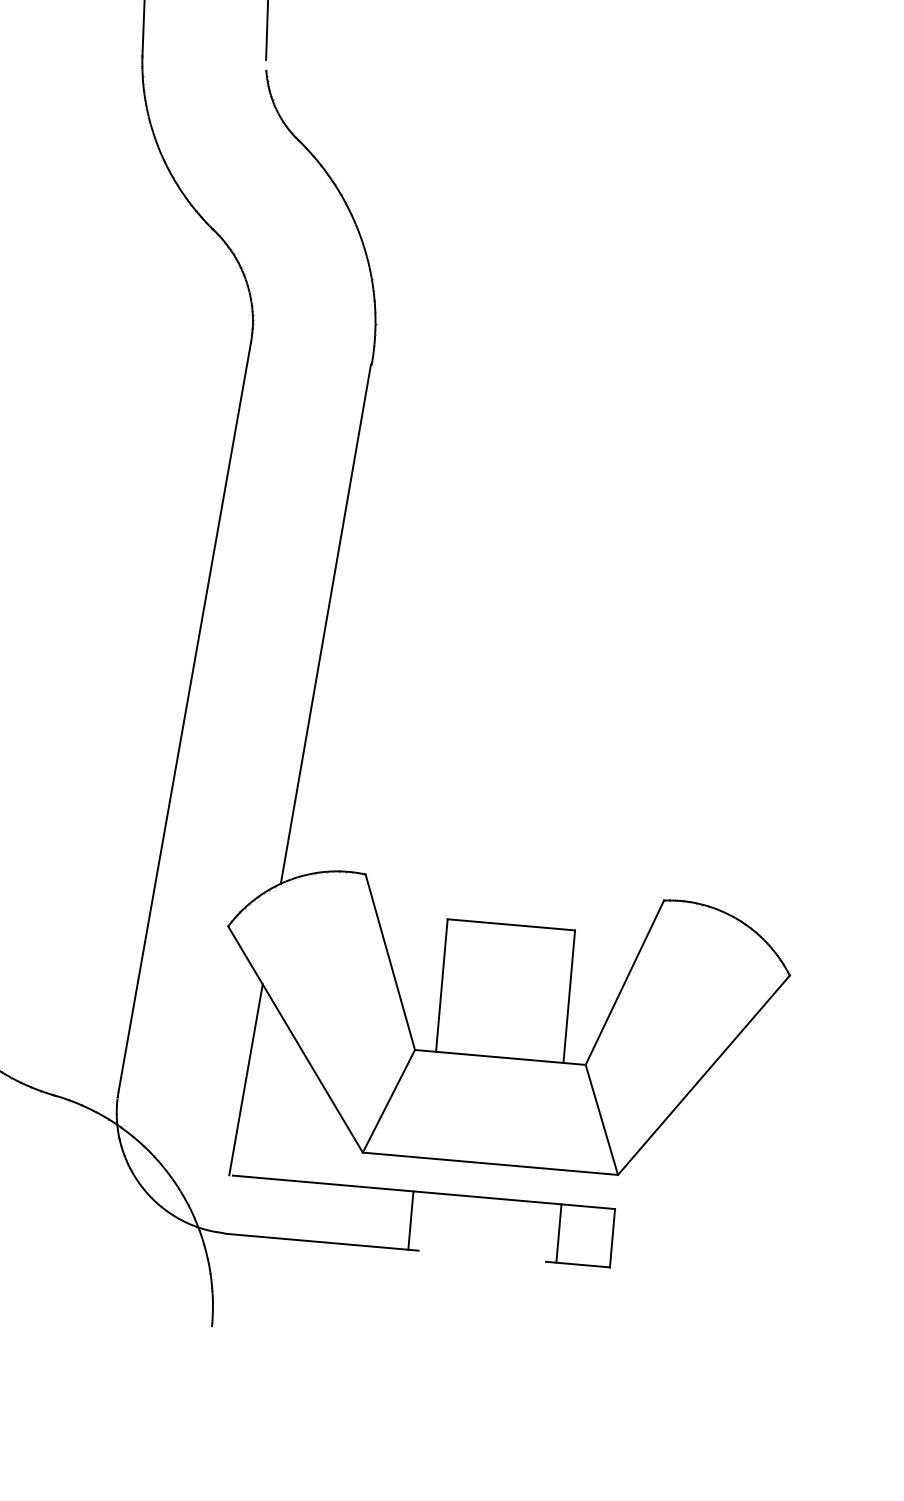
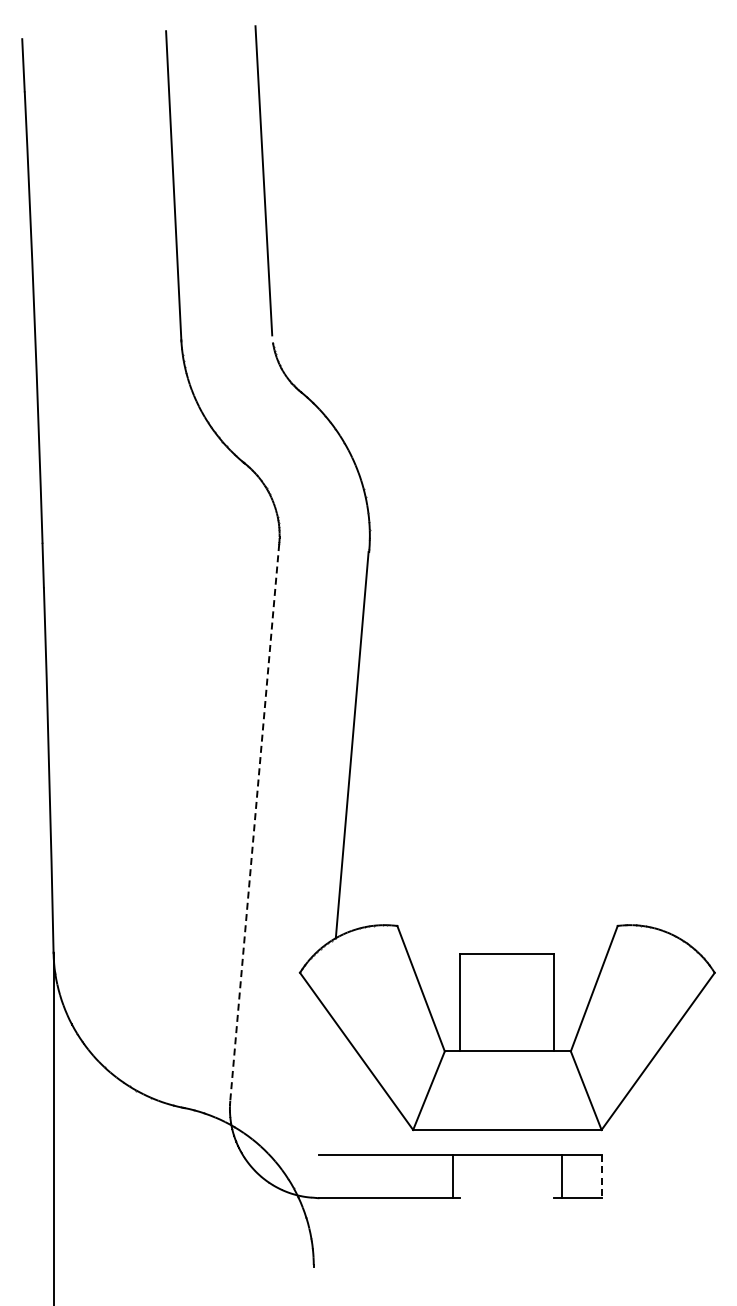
line: (184, 717) -> (254, 822), solid -> dashed
line: (245, 1080) -> (322, 1084), removed
line: (612, 1237) -> (601, 1176), solid -> dashed

